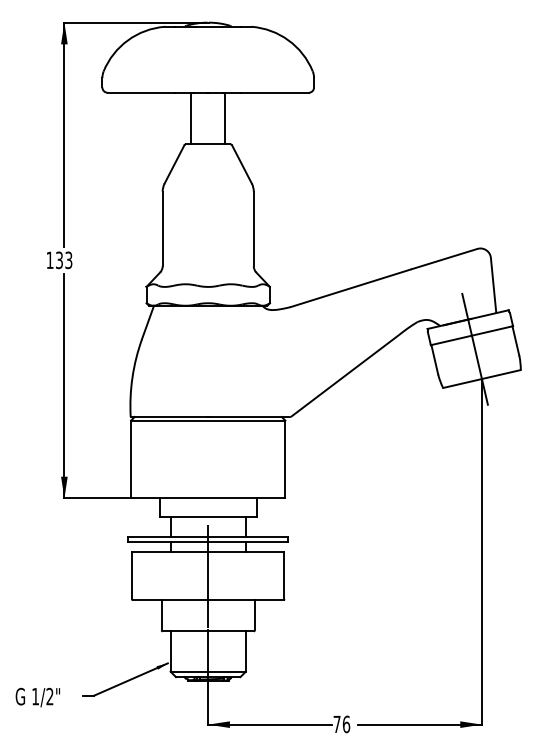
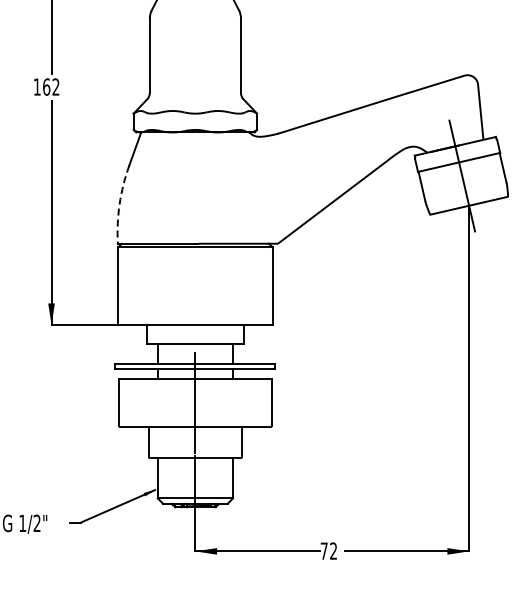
text: (63, 260) -> (50, 87), 133 -> 162
arc: (132, 377) -> (119, 204), solid -> dashed
text: (346, 724) -> (333, 551), 76 -> 72

